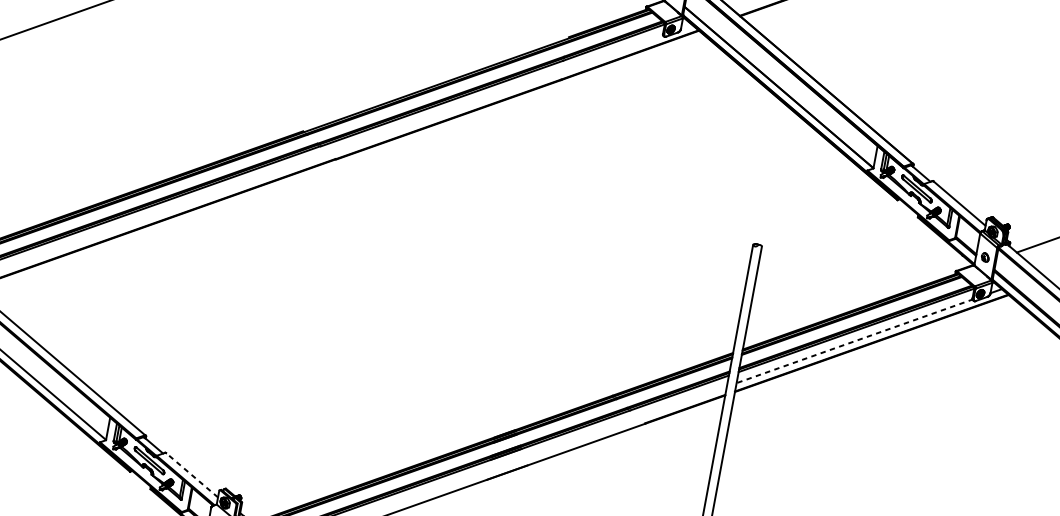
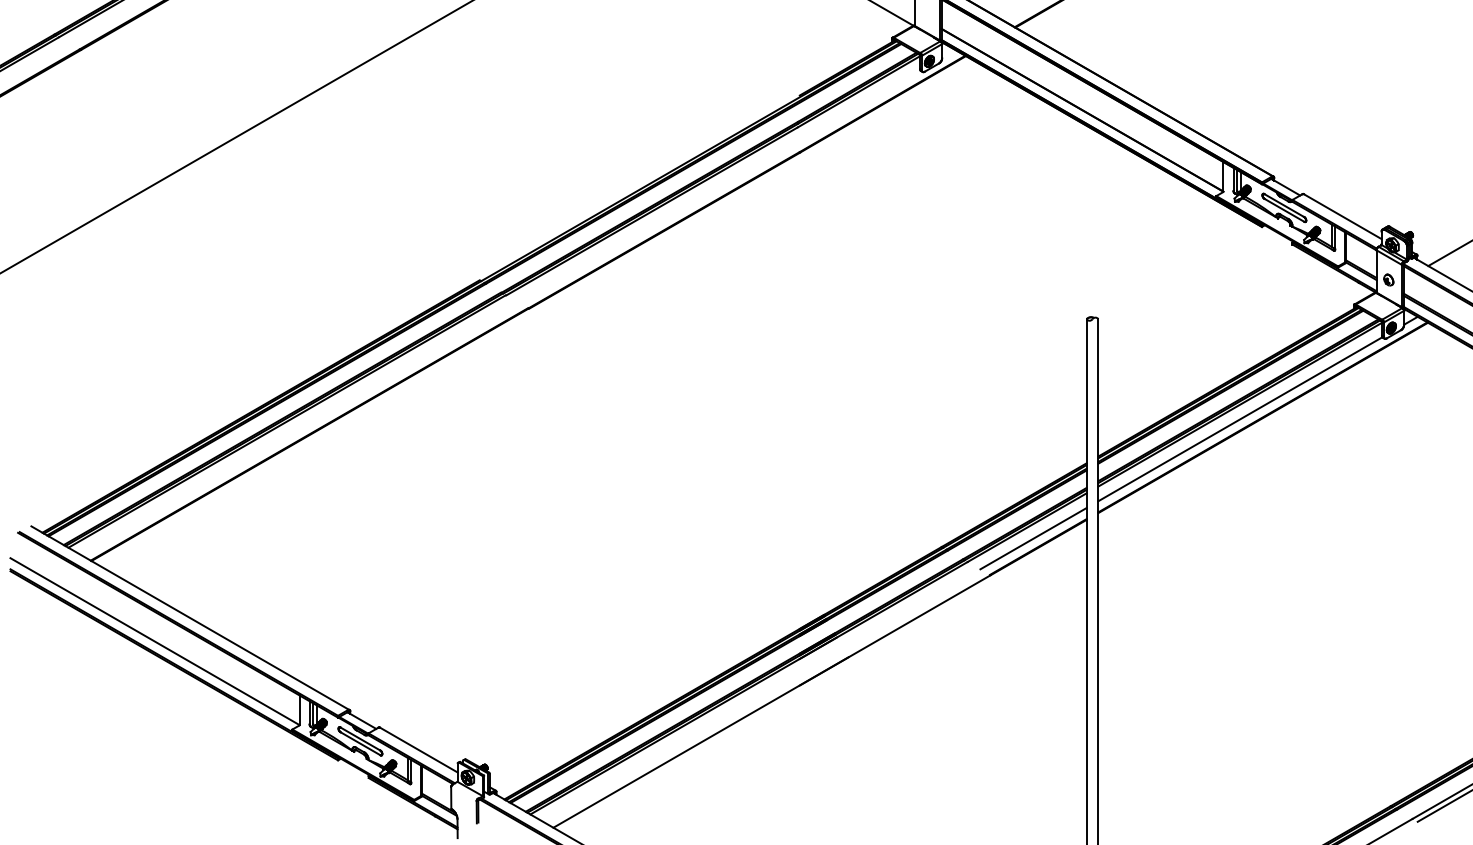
line: (855, 340) -> (1241, 418), dashed -> solid
line: (682, 402) -> (1033, 538), added
line: (191, 474) -> (418, 749), dashed -> solid

